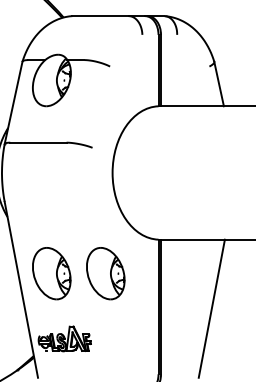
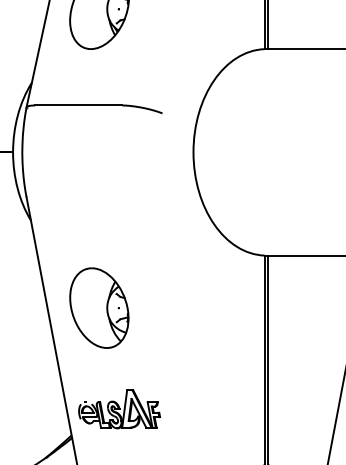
part: (105, 273) -> (182, 307), removed

